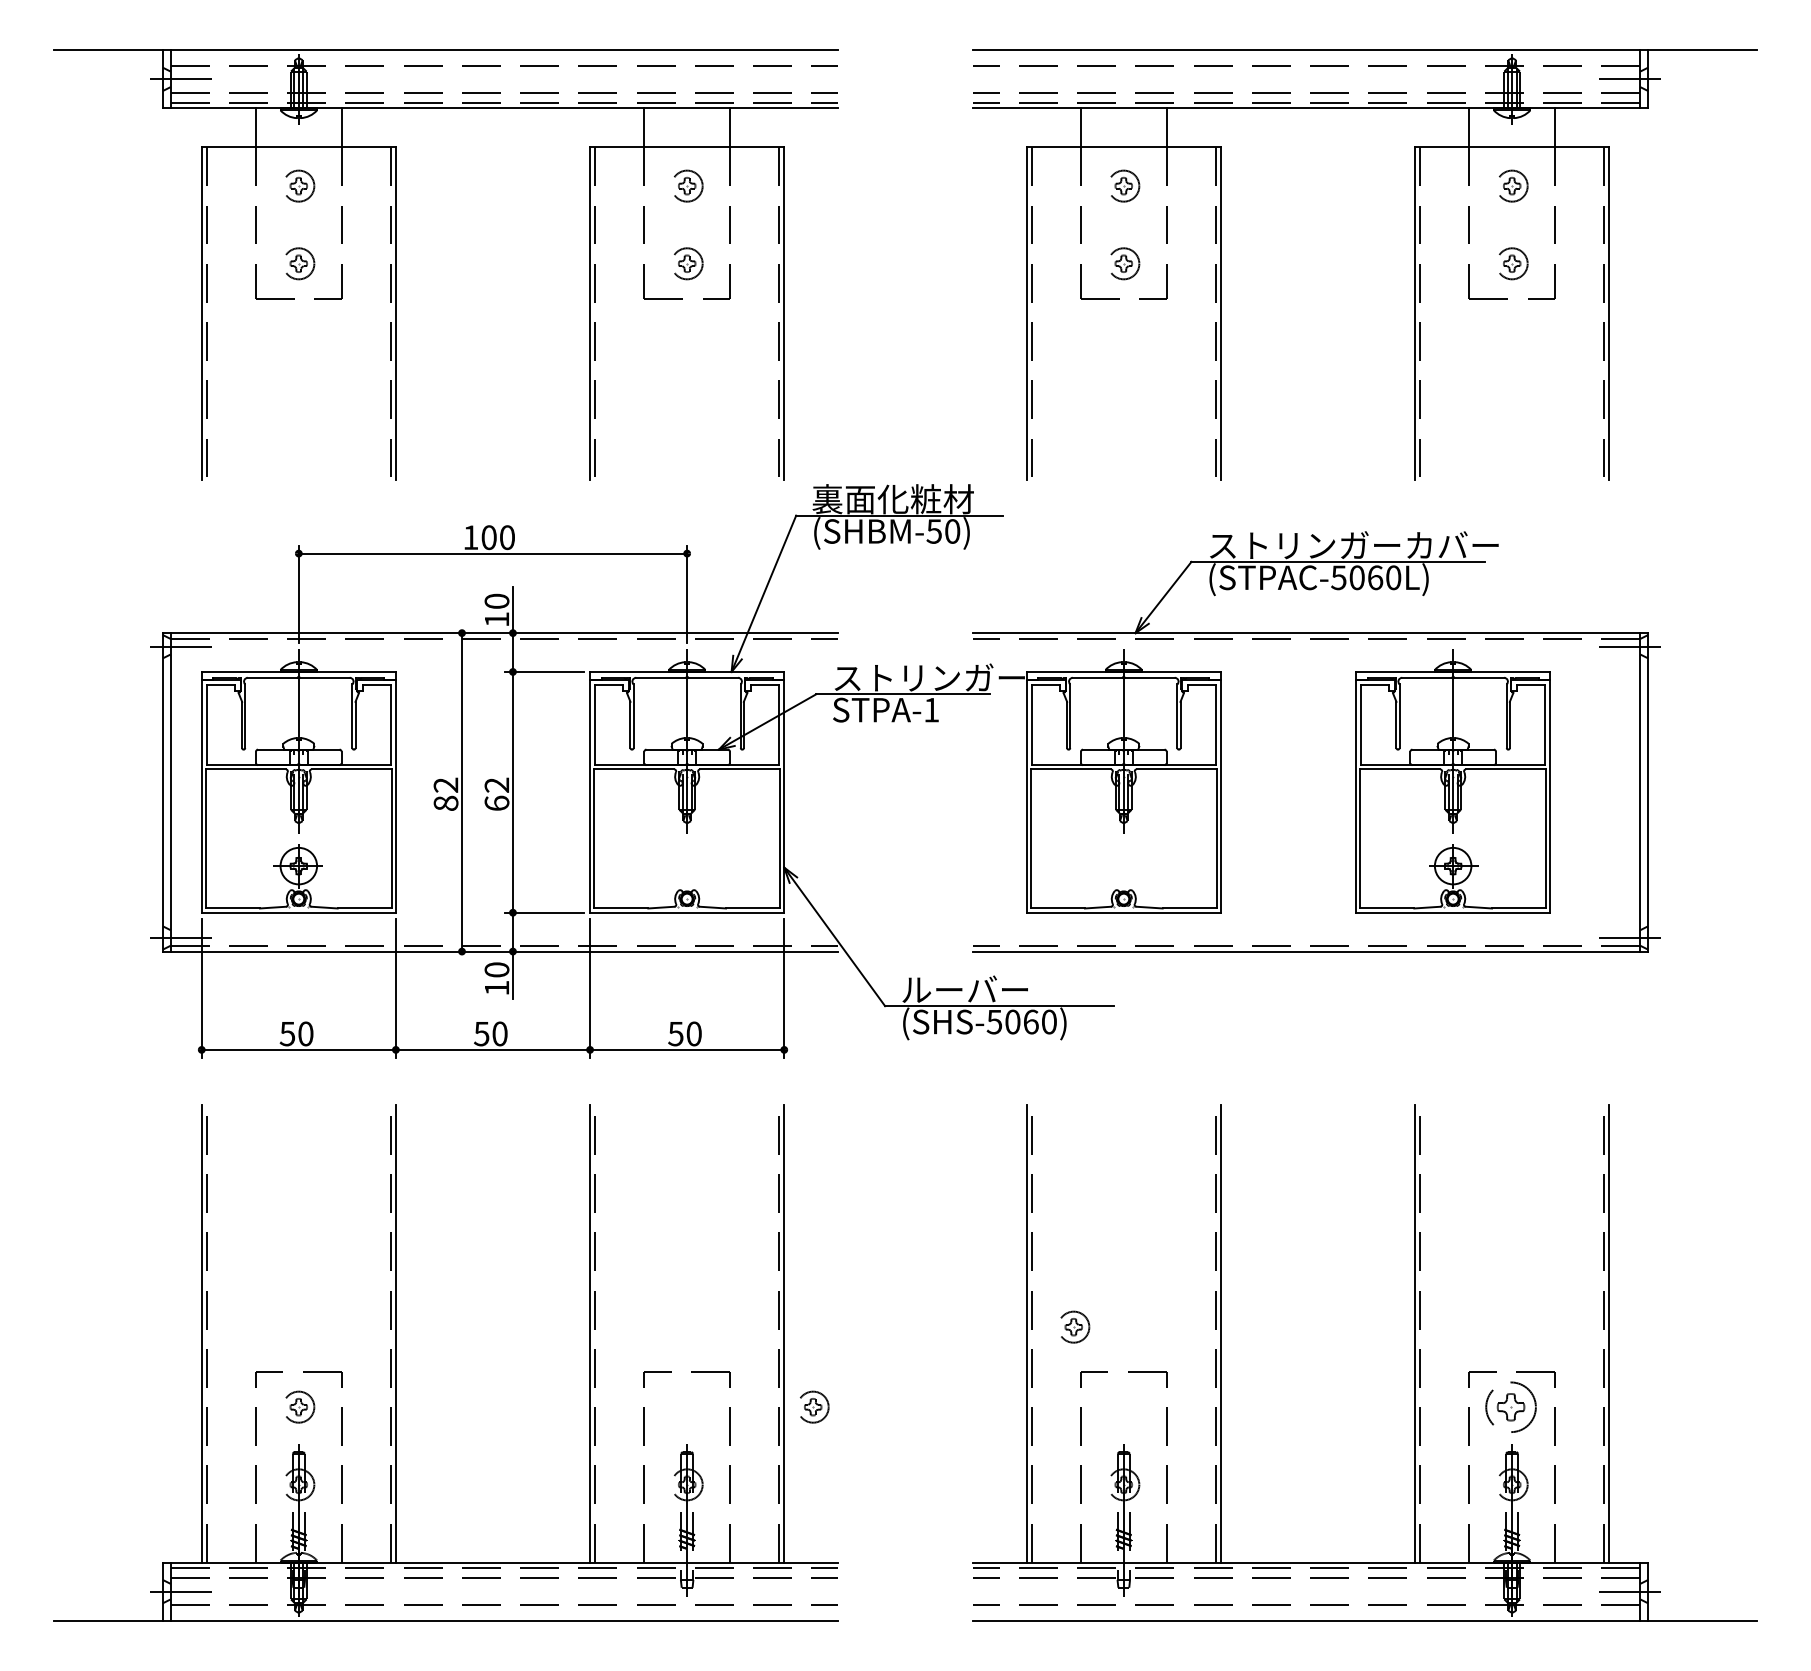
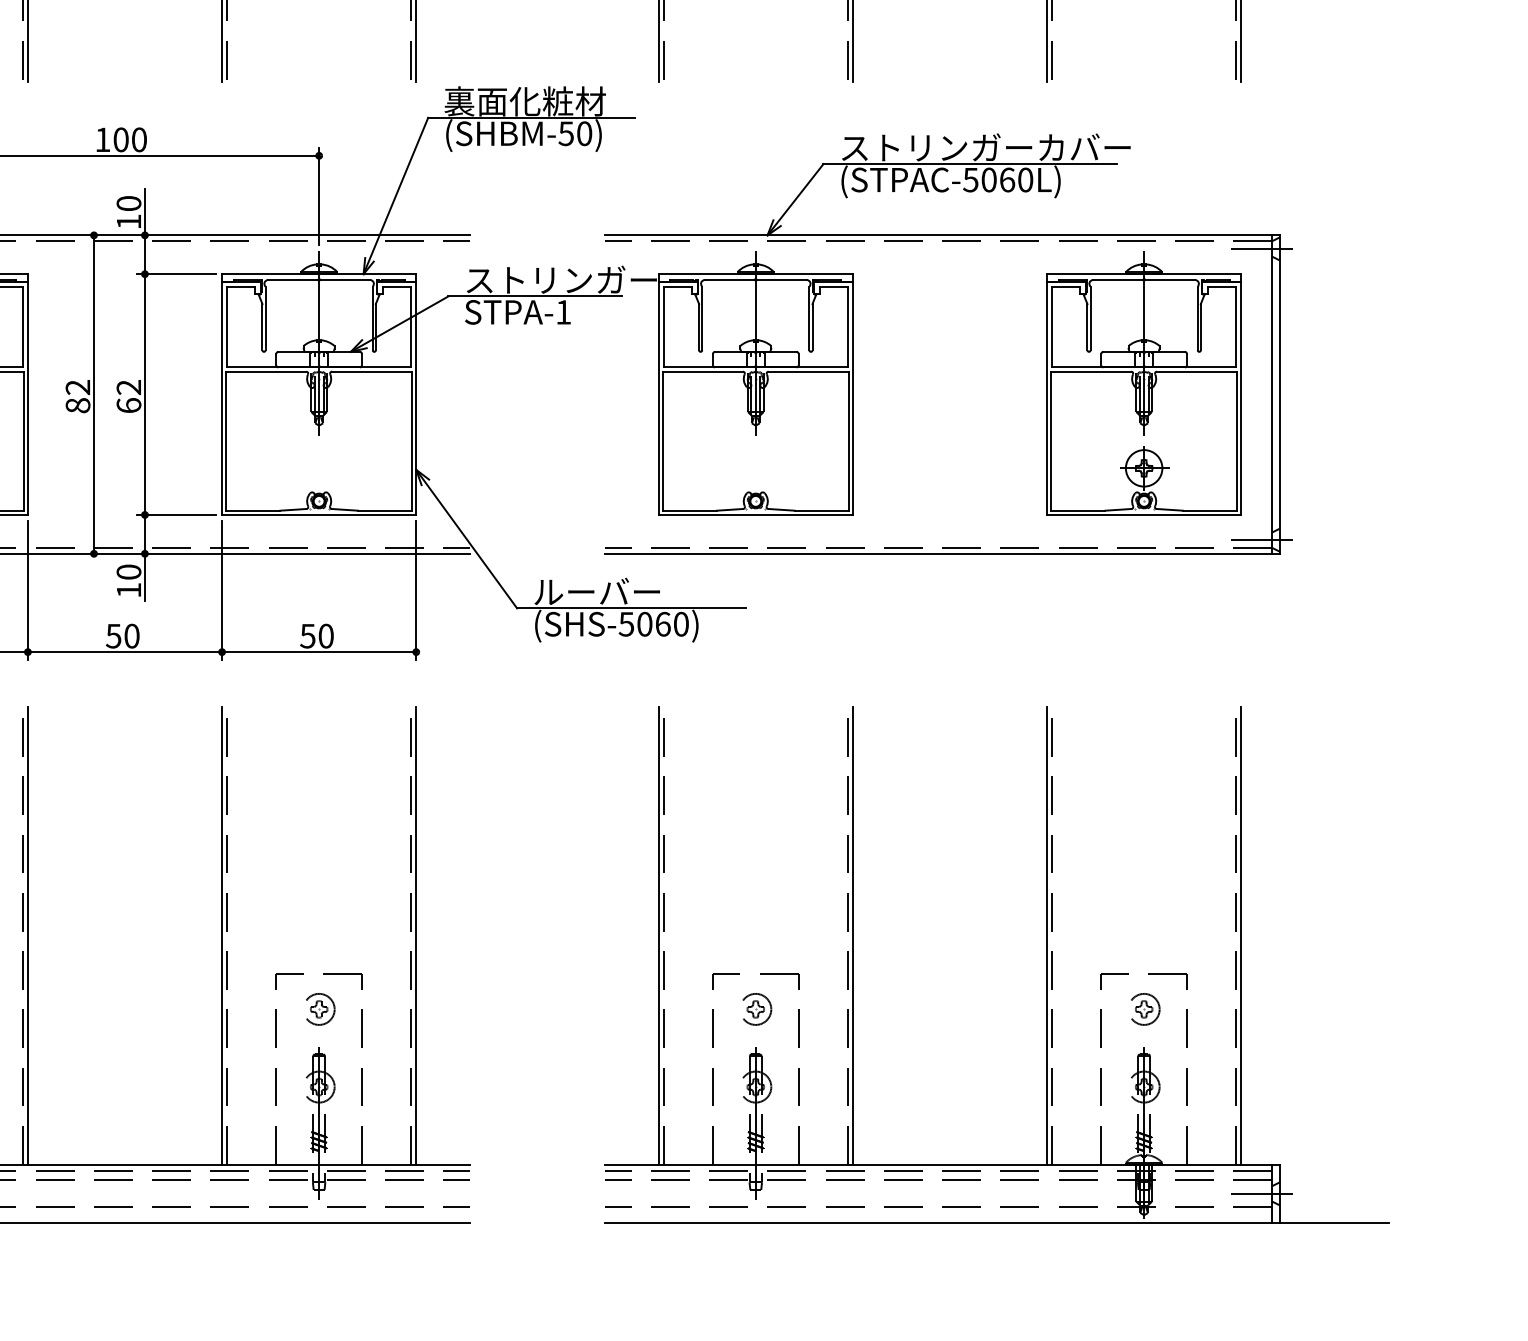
part: (1452, 781) -> (1143, 383), moved
part: (1075, 1326) -> (757, 1008), moved
part: (814, 1406) -> (320, 1008), moved
part: (1513, 1406) -> (1145, 1008), size x0.62

